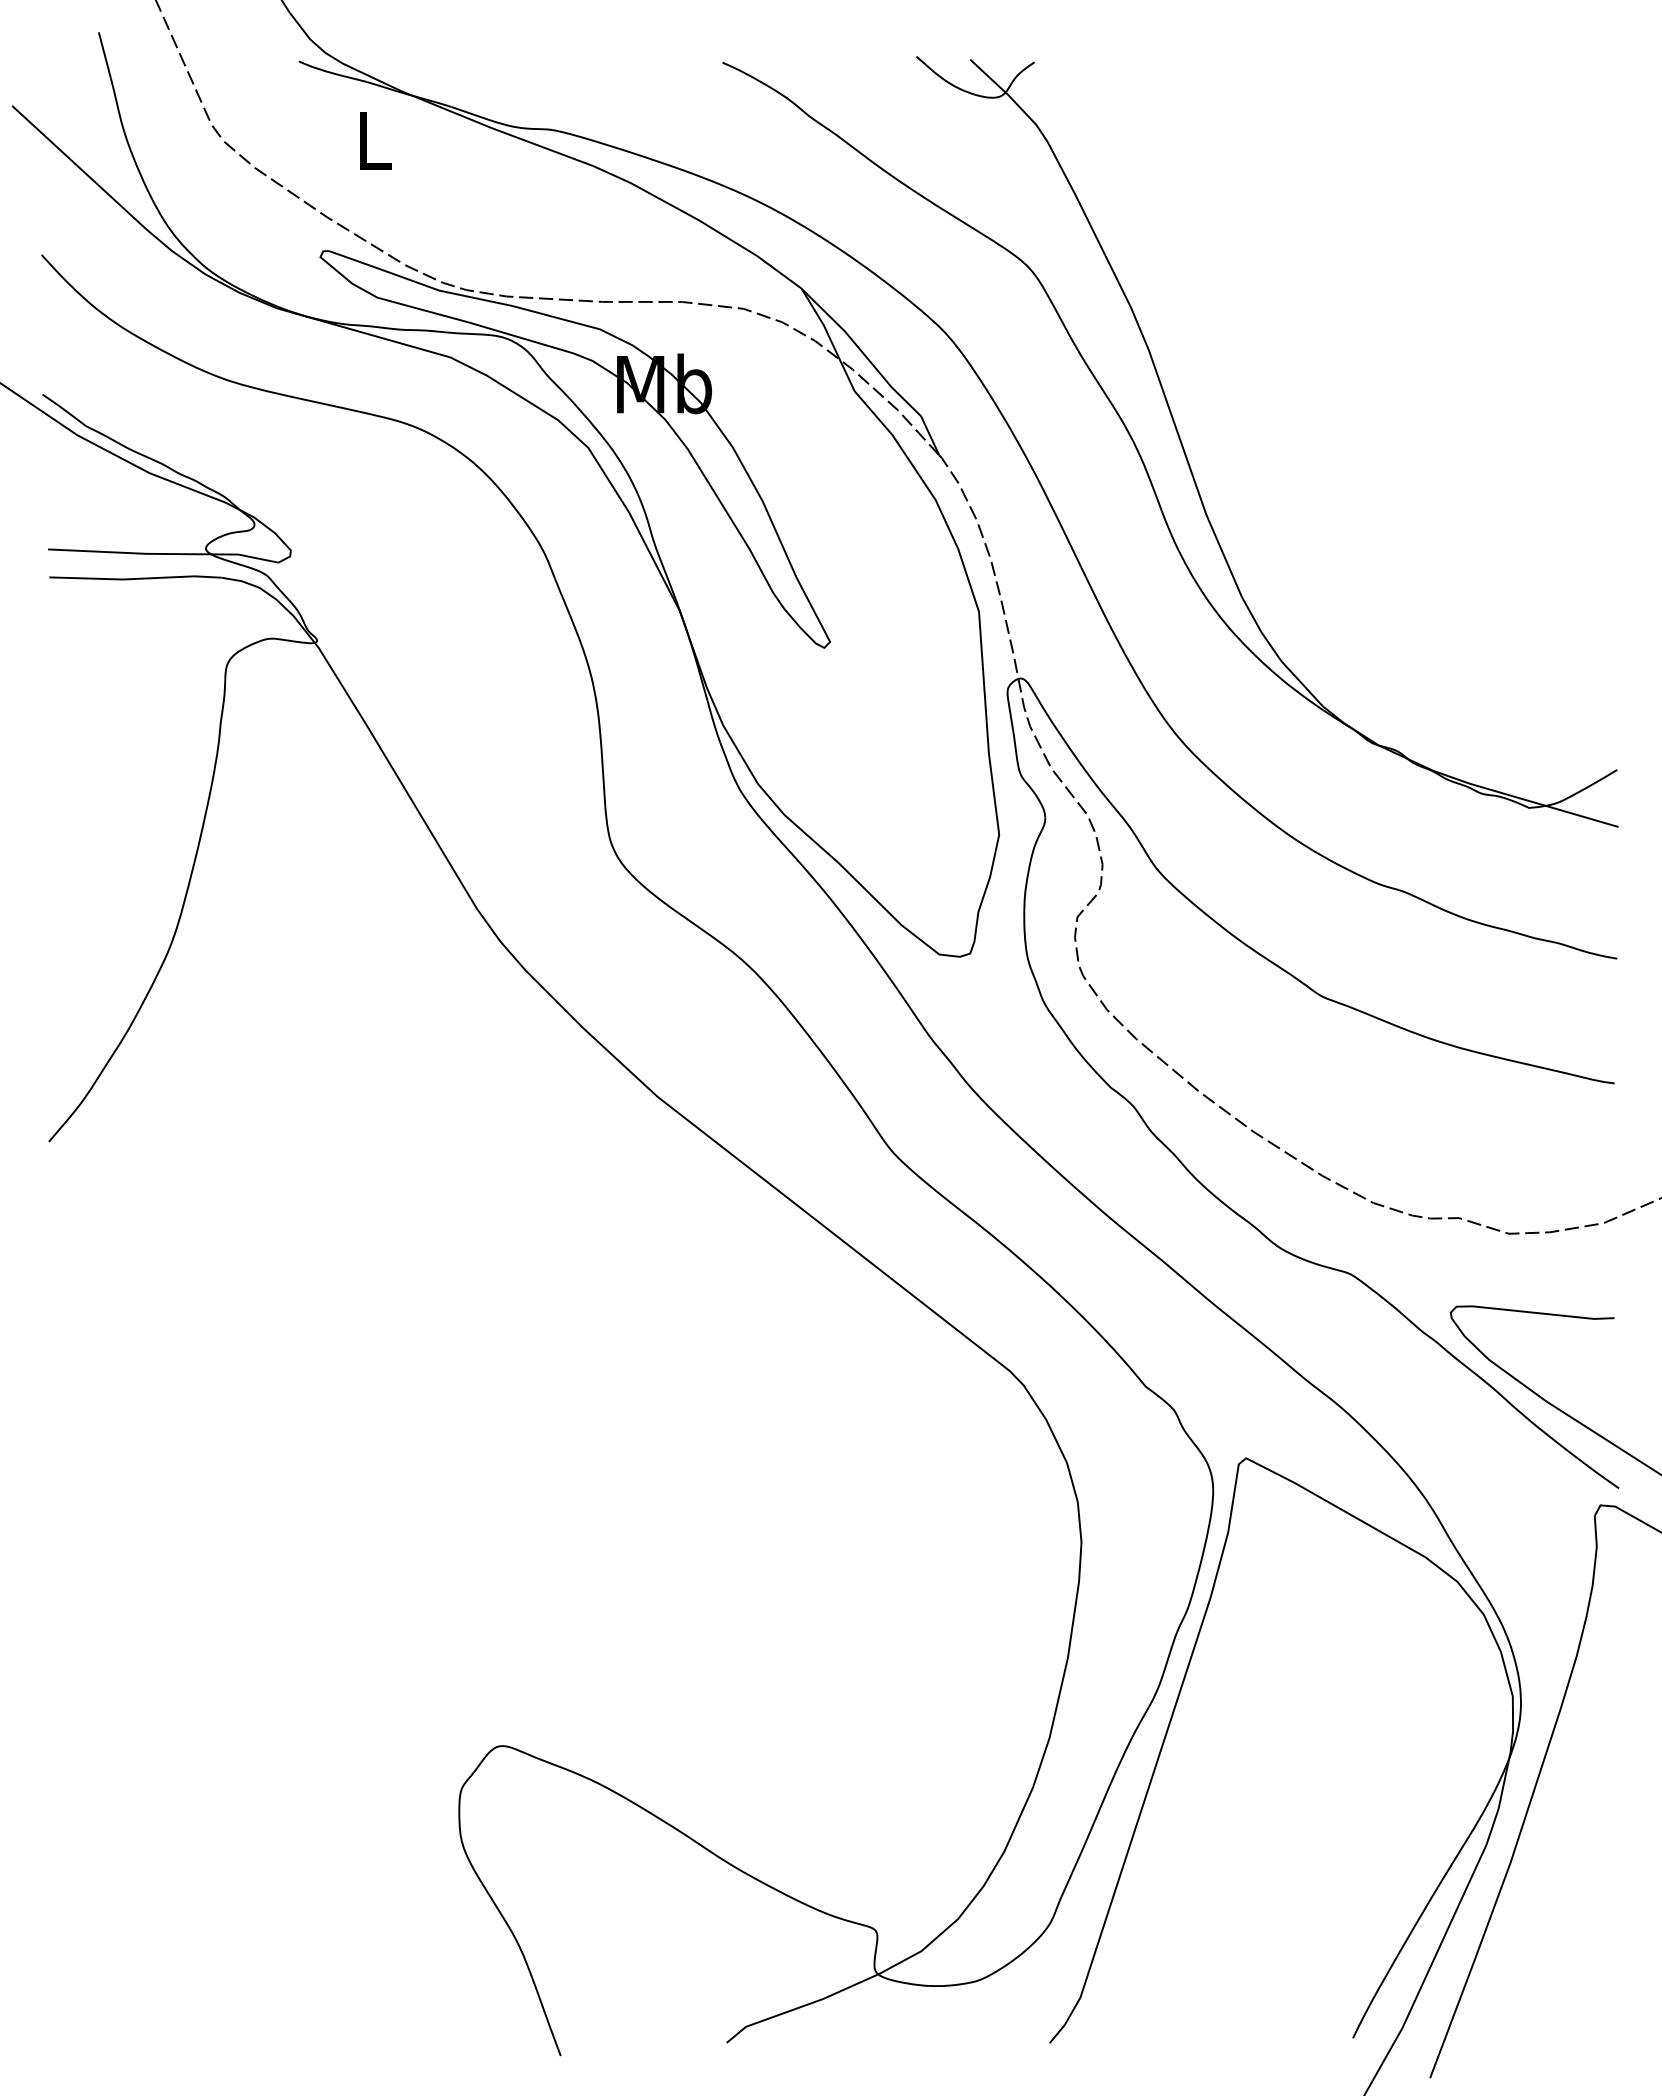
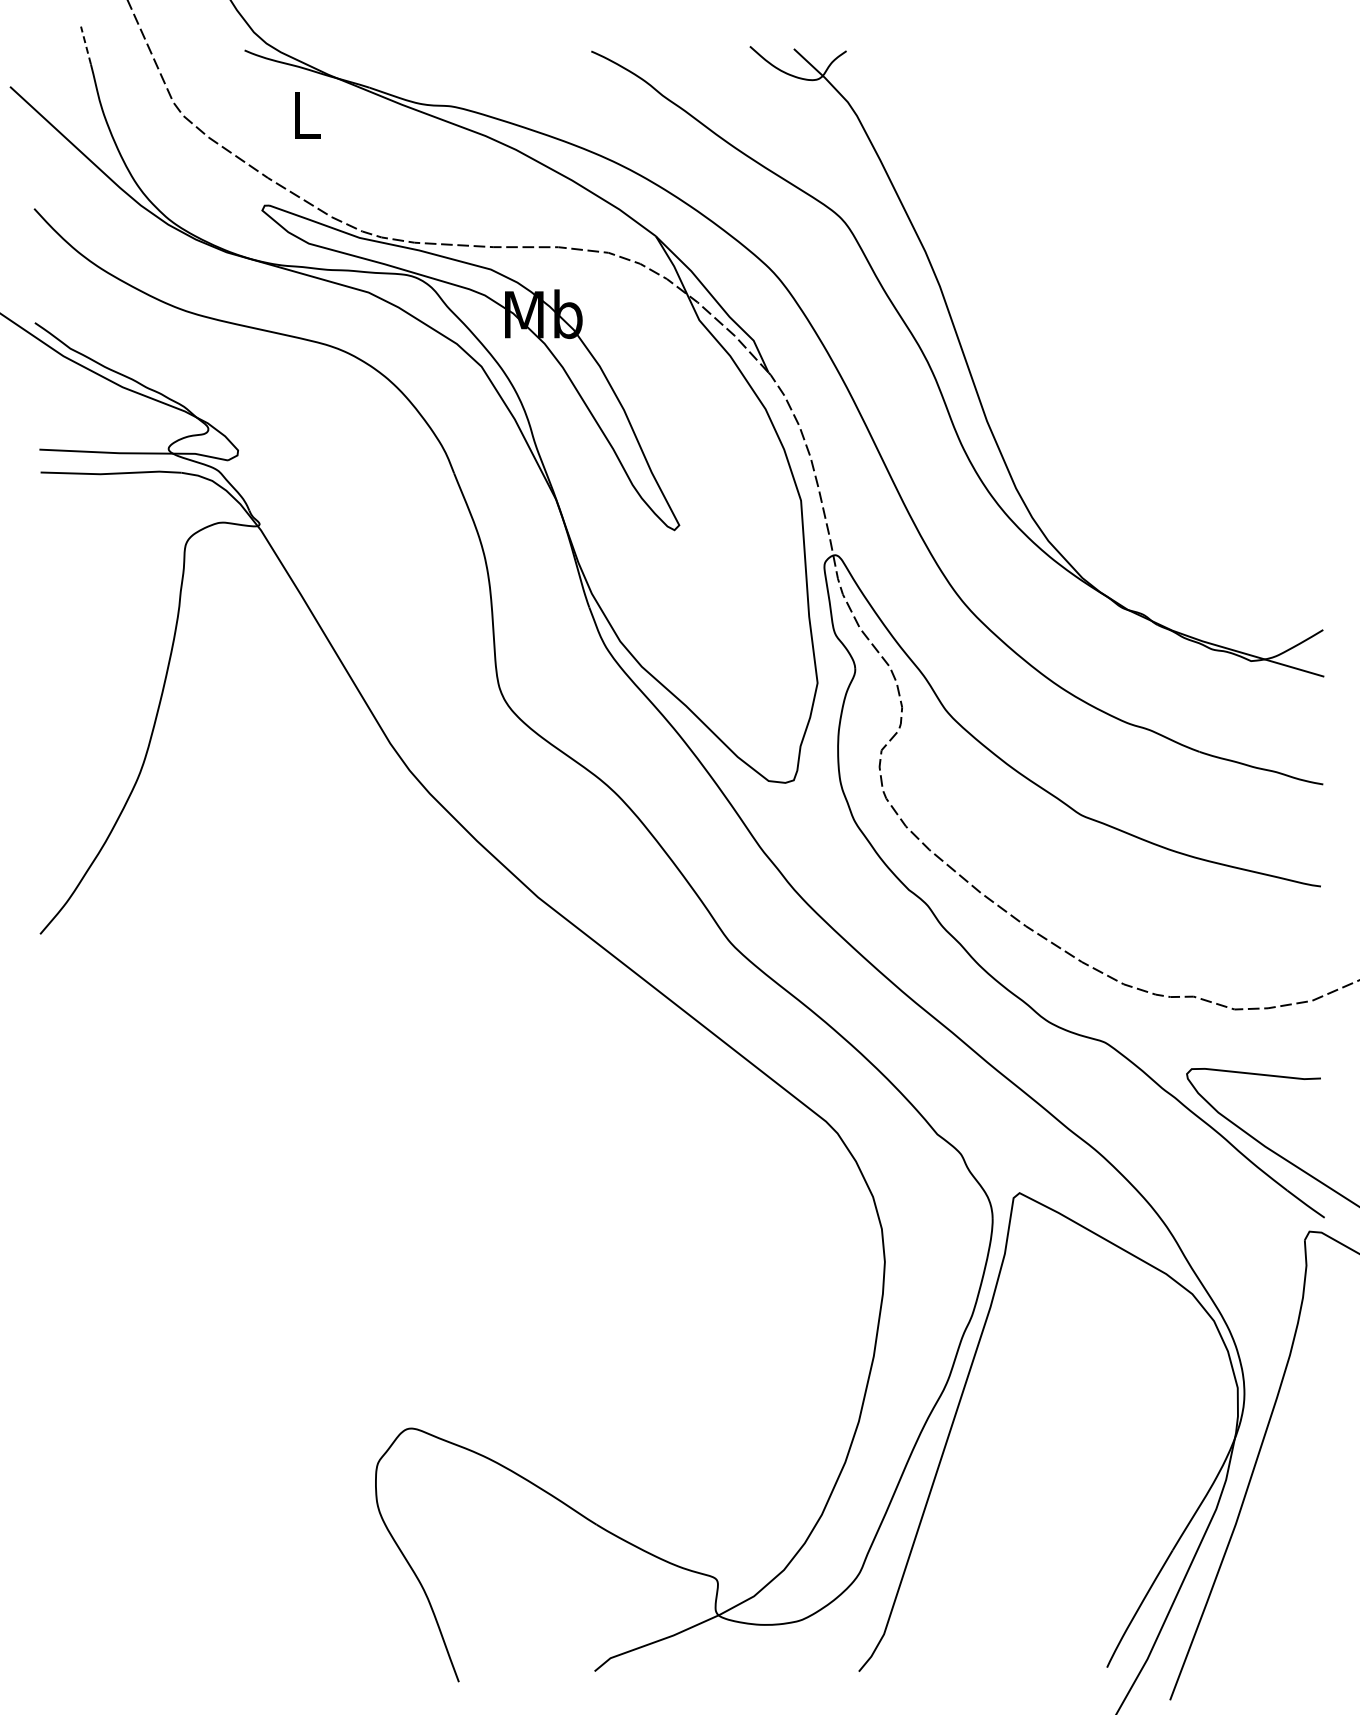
line: (104, 55) -> (85, 45), solid -> dashed

